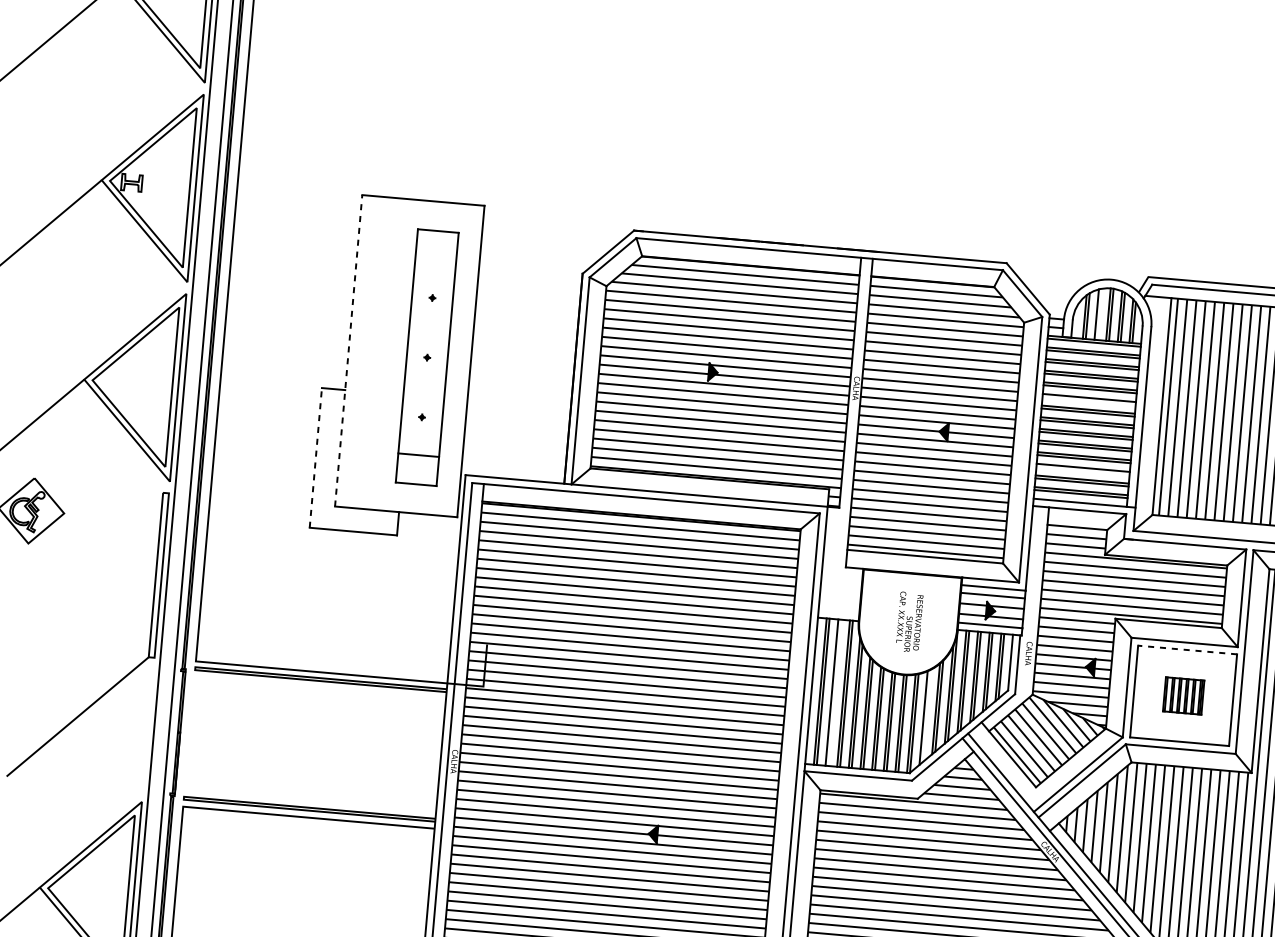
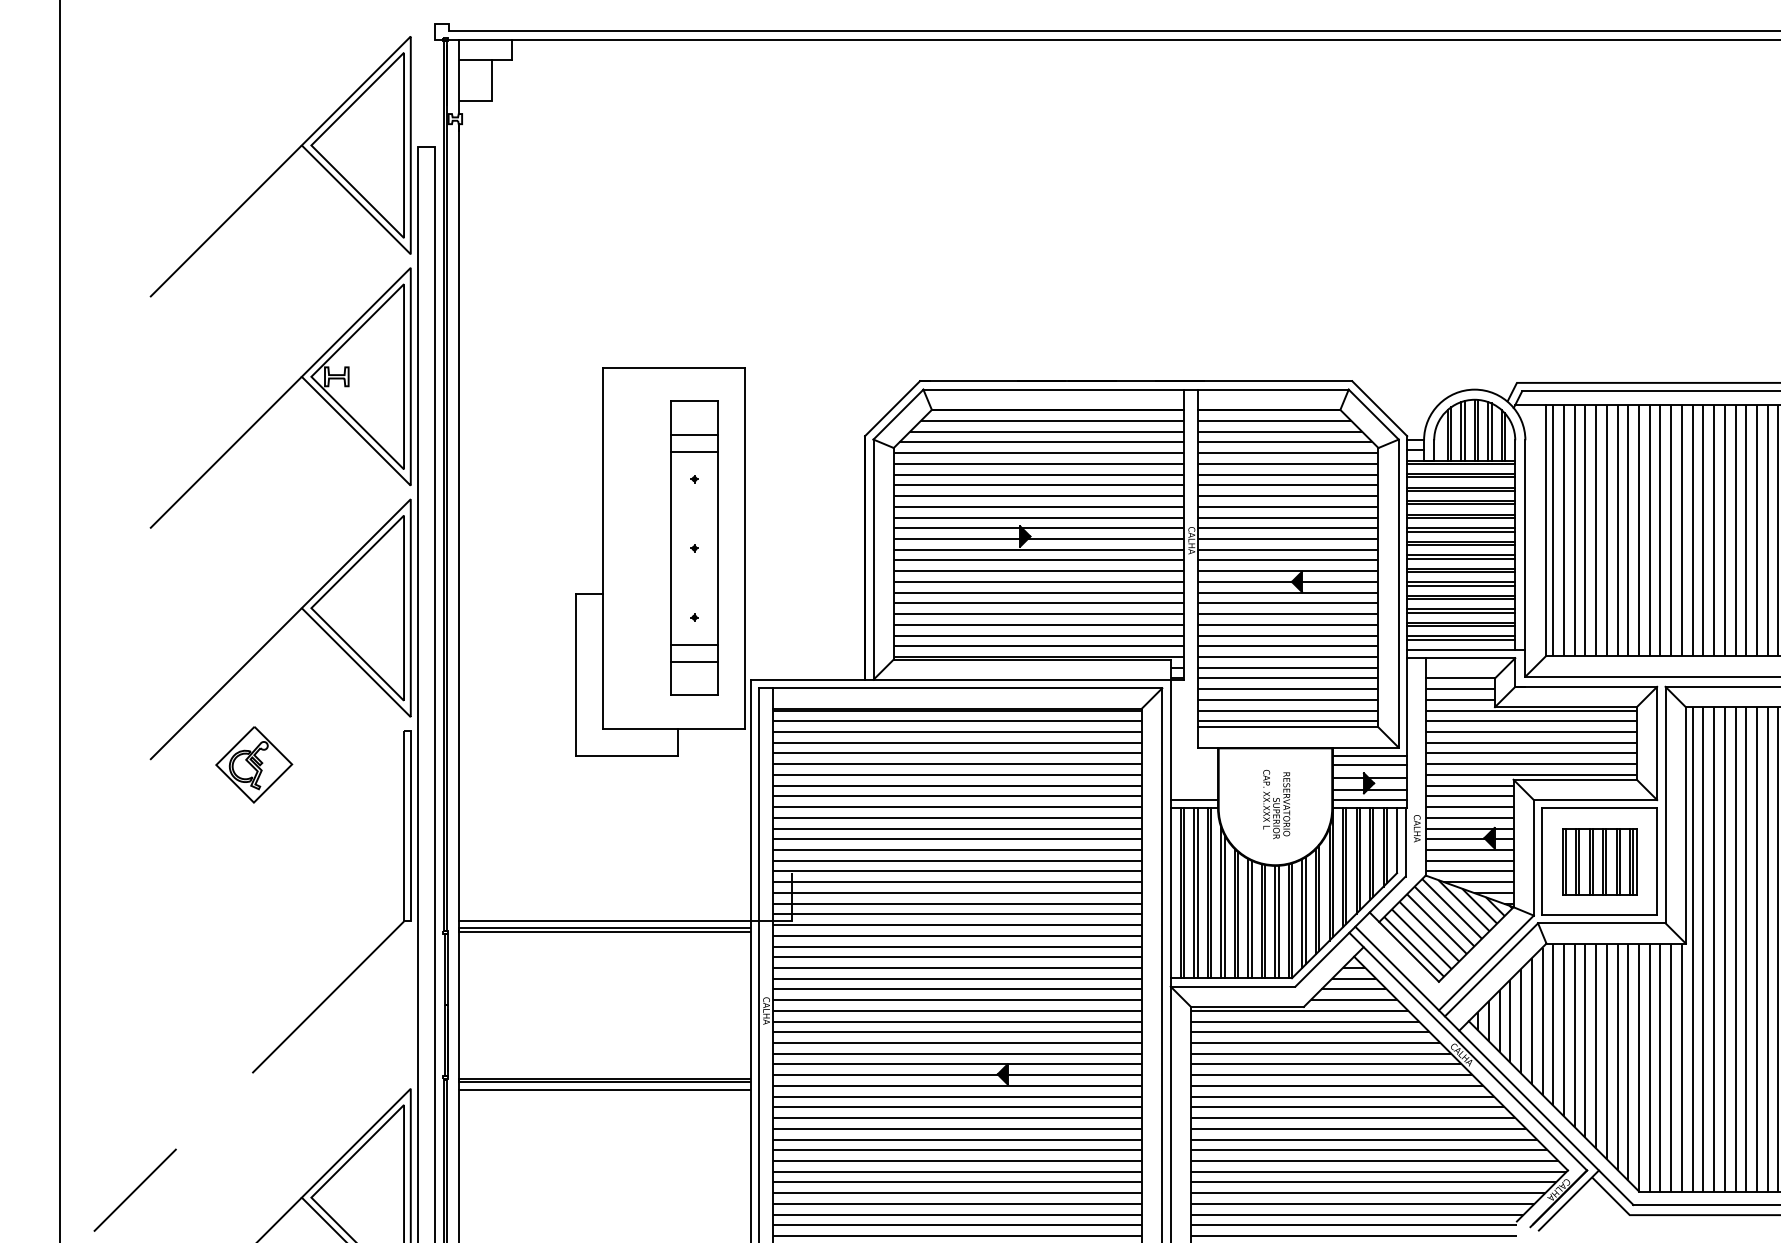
line: (435, 260) -> (694, 435), added
line: (434, 275) -> (694, 452), added
line: (1099, 314) -> (1464, 430), added
line: (348, 350) -> (603, 548), dashed -> solid
line: (1089, 400) -> (1461, 531), added
line: (419, 440) -> (694, 644), added
line: (316, 457) -> (576, 674), dashed -> solid
line: (1083, 470) -> (1461, 612), added
line: (839, 612) -> (1194, 800), added
line: (1187, 650) -> (1599, 808), dashed -> solid
line: (834, 692) -> (1197, 893), added
part: (1183, 695) -> (1599, 861), size x1.67
line: (926, 715) -> (1305, 910), added
line: (189, 732) -> (458, 1004), added

